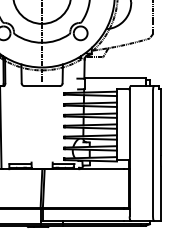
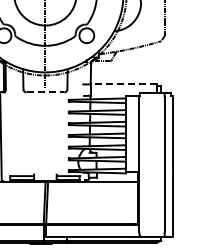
line: (114, 77) -> (123, 83), solid -> dashed
line: (42, 86) -> (45, 92), solid -> dashed

